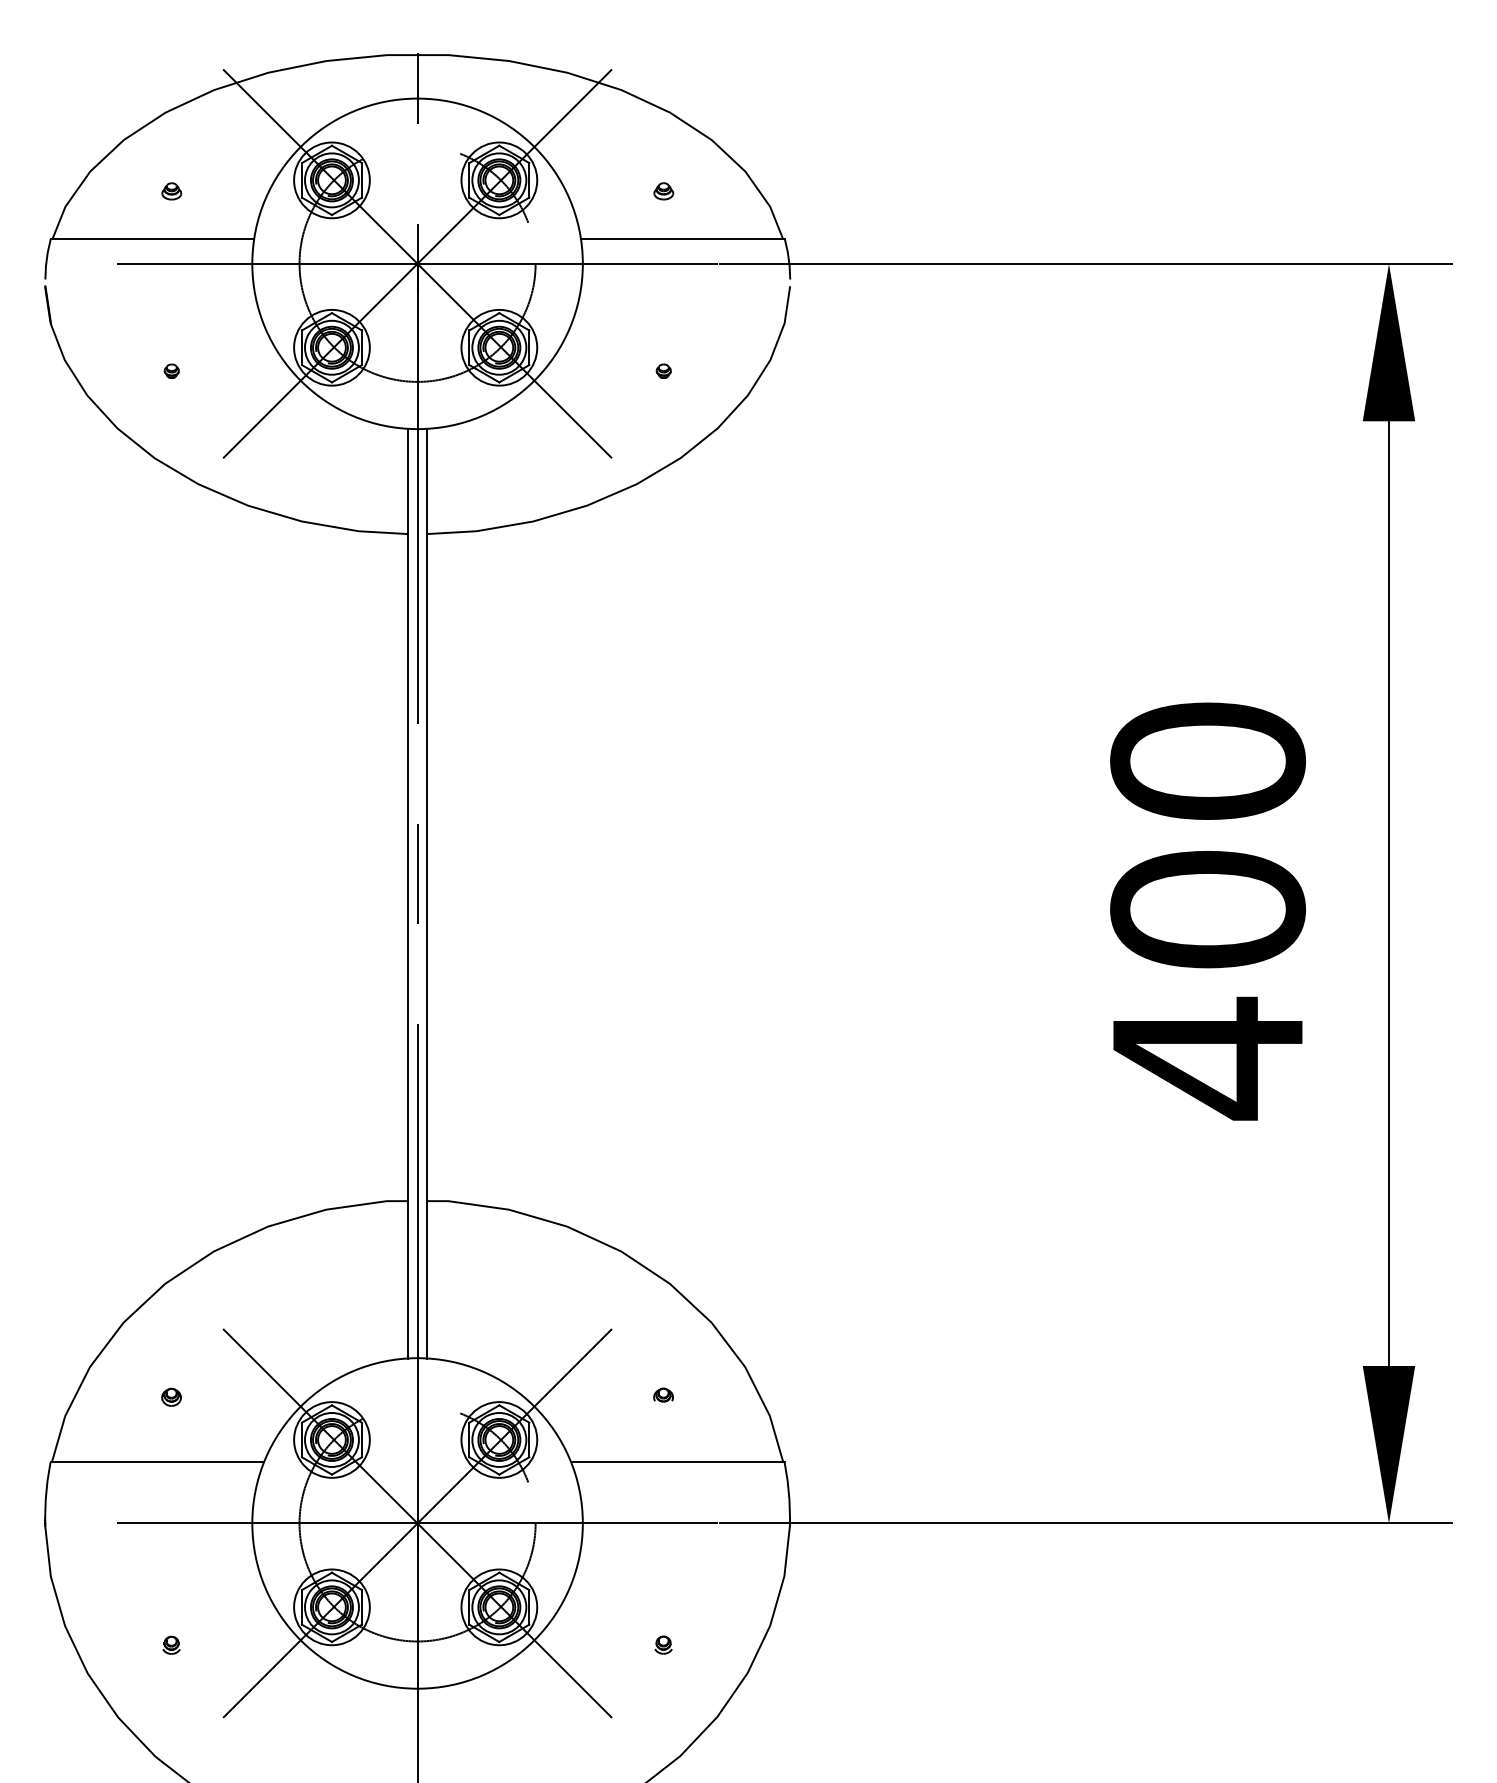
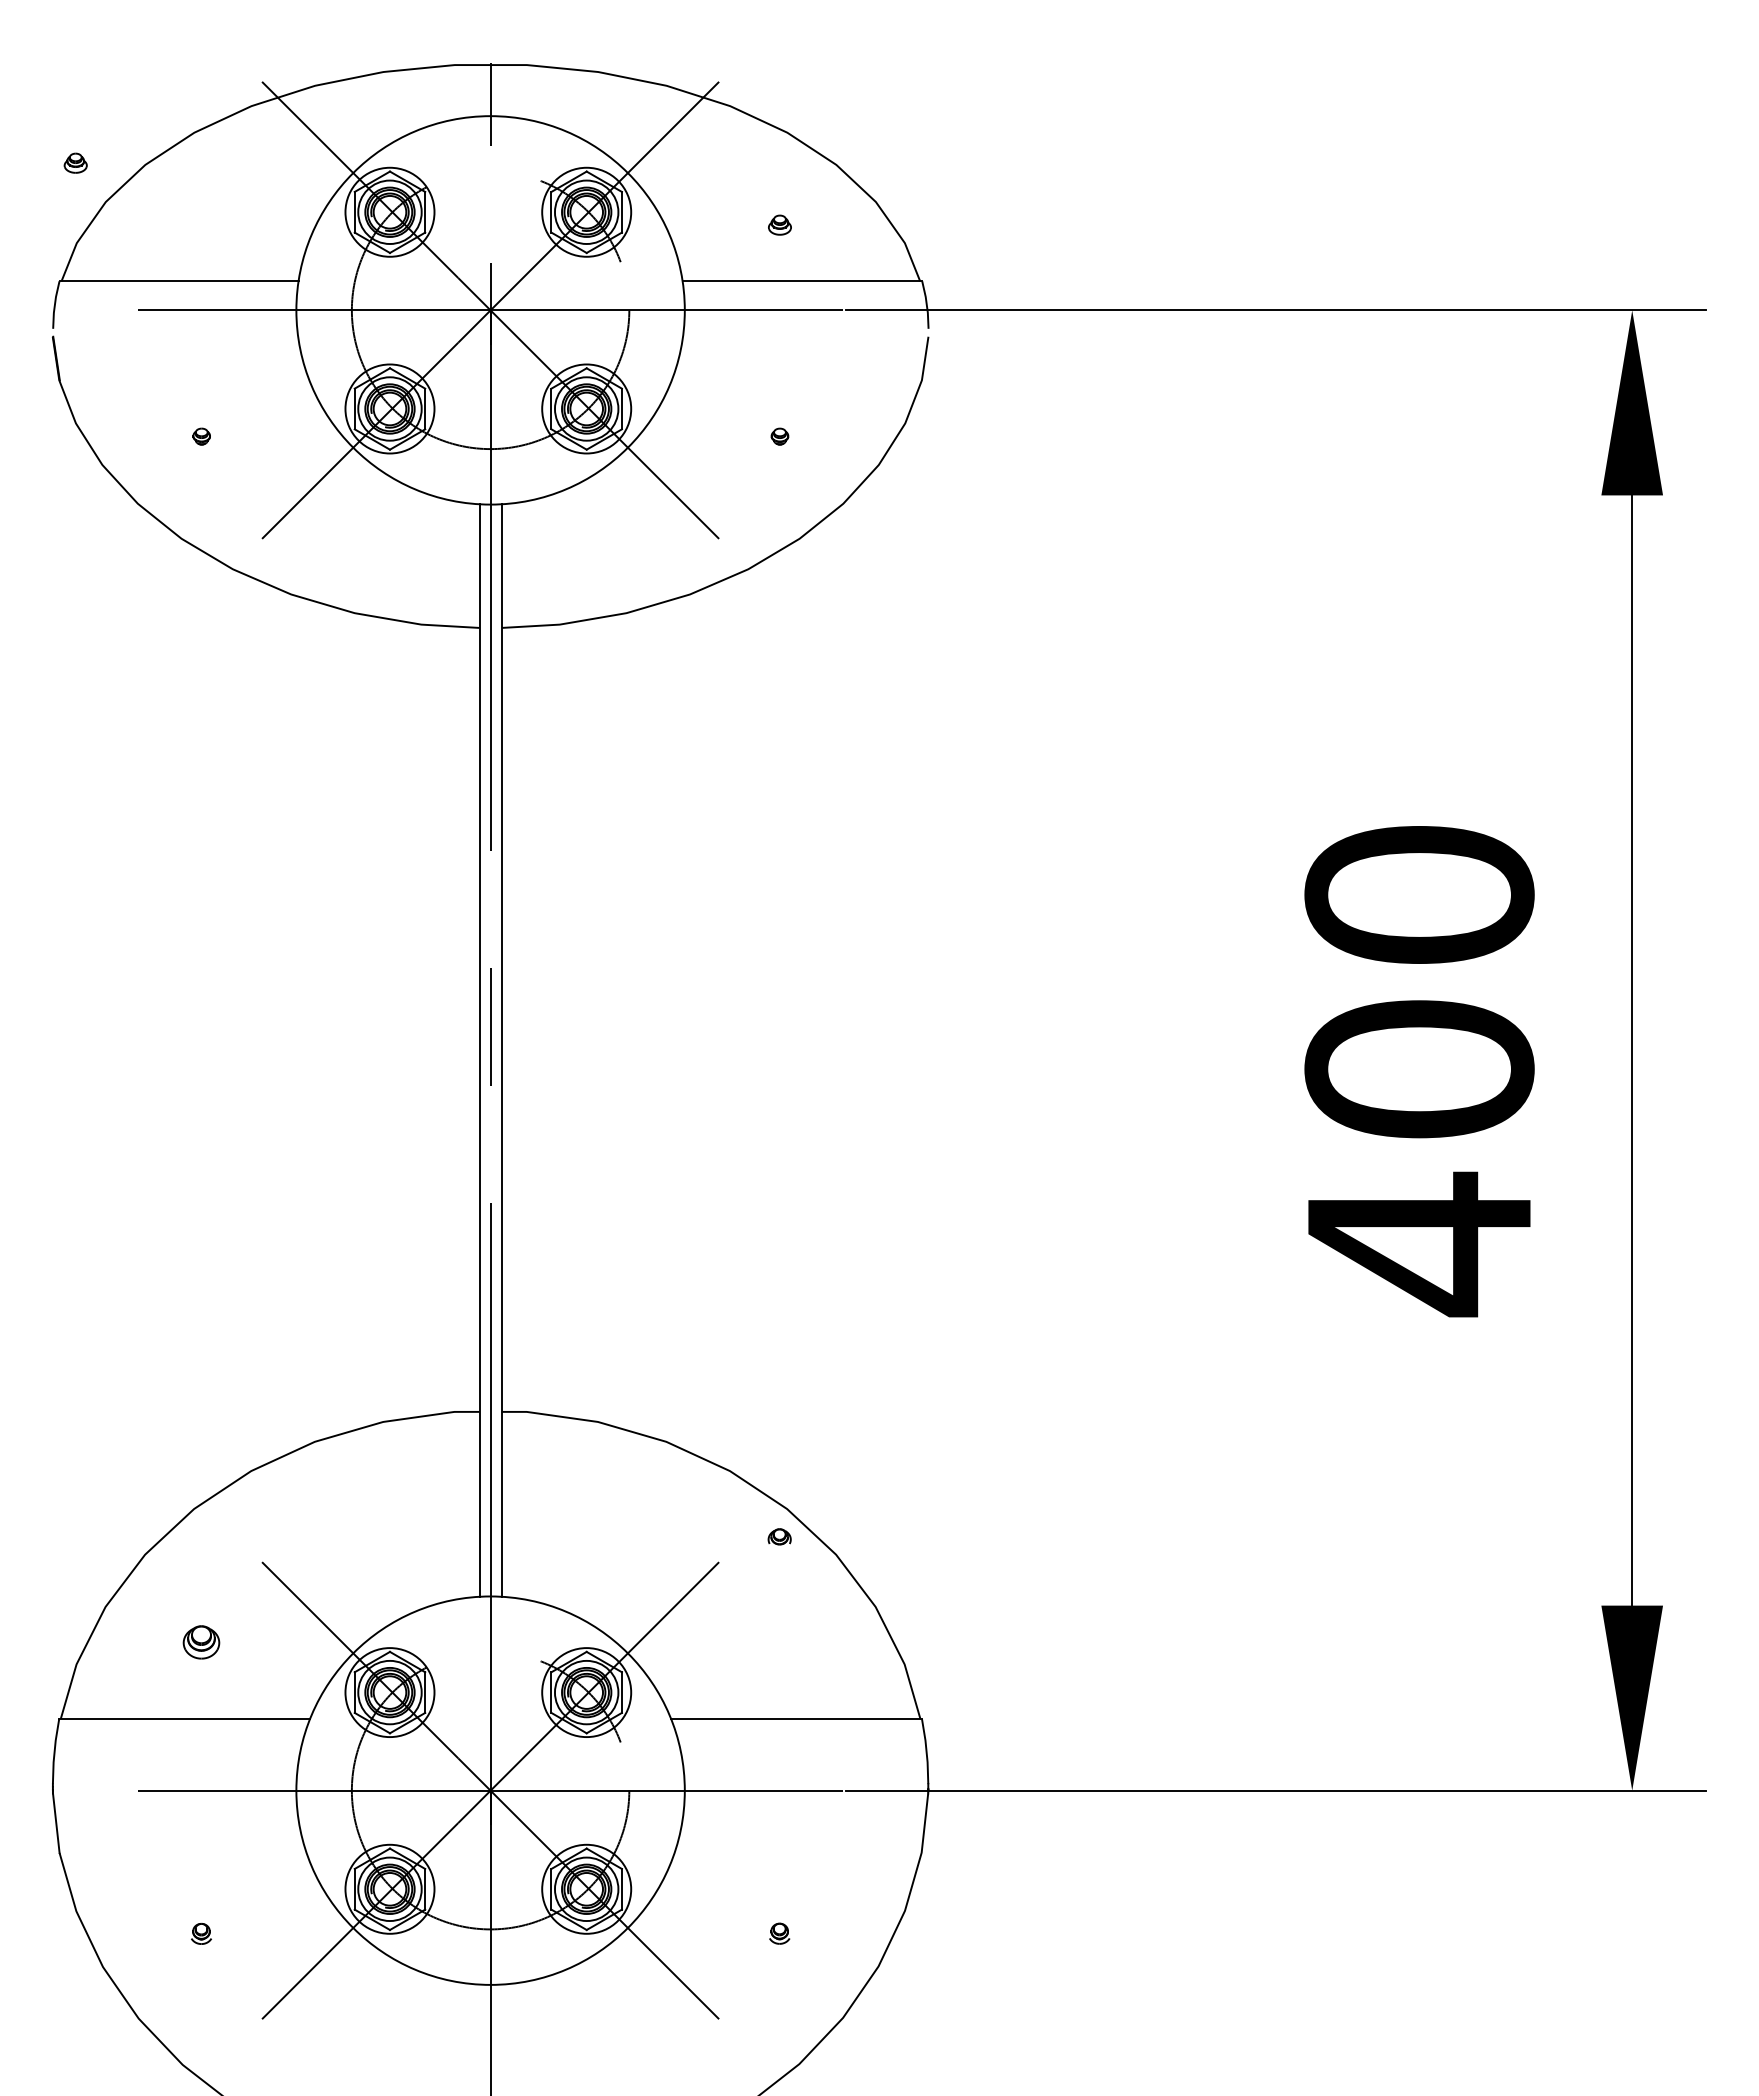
part: (171, 190) -> (75, 162), moved
part: (663, 1394) -> (779, 1536), moved
part: (171, 1397) -> (201, 1642), size x1.6

